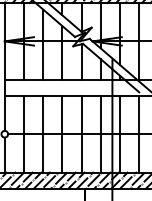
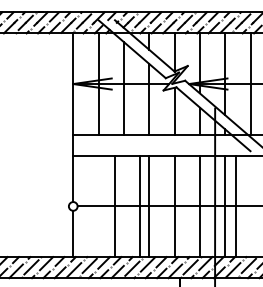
line: (23, 134) -> (114, 206), moved
line: (42, 134) -> (139, 206), moved
line: (139, 134) -> (235, 206), moved

